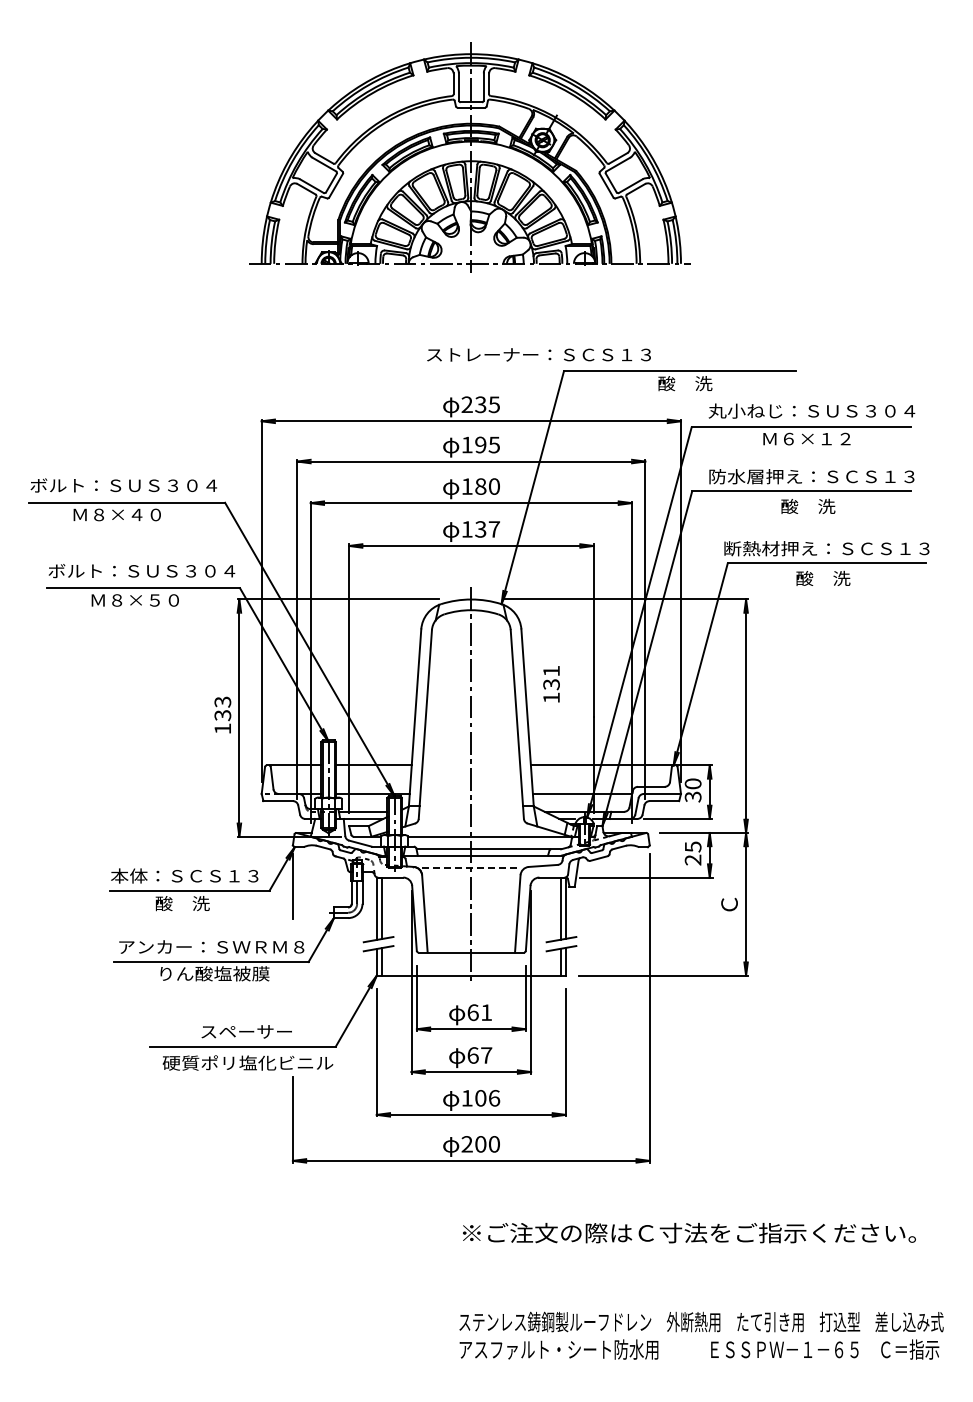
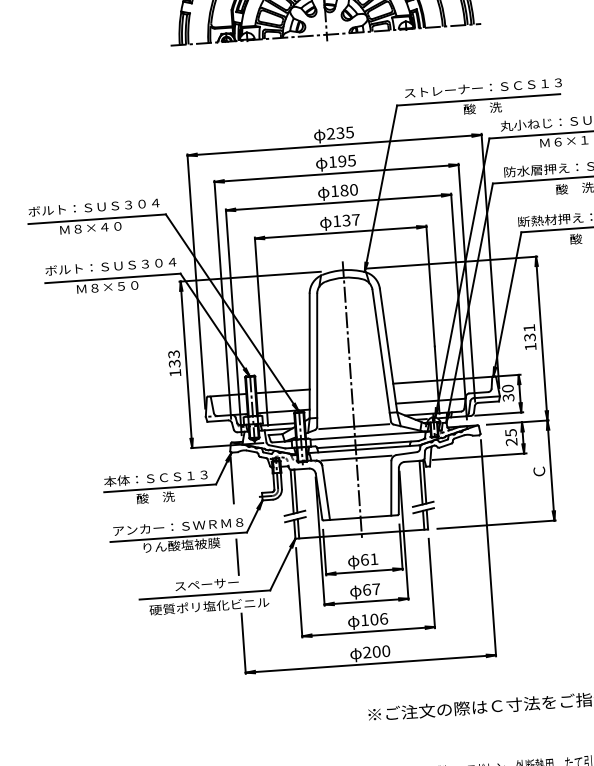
text: (538, 354) -> (482, 87), moved
text: (551, 684) -> (529, 337), moved
line: (471, 822) -> (354, 426), added
line: (471, 867) -> (356, 458), dashed -> solid
line: (292, 996) -> (237, 557), added

